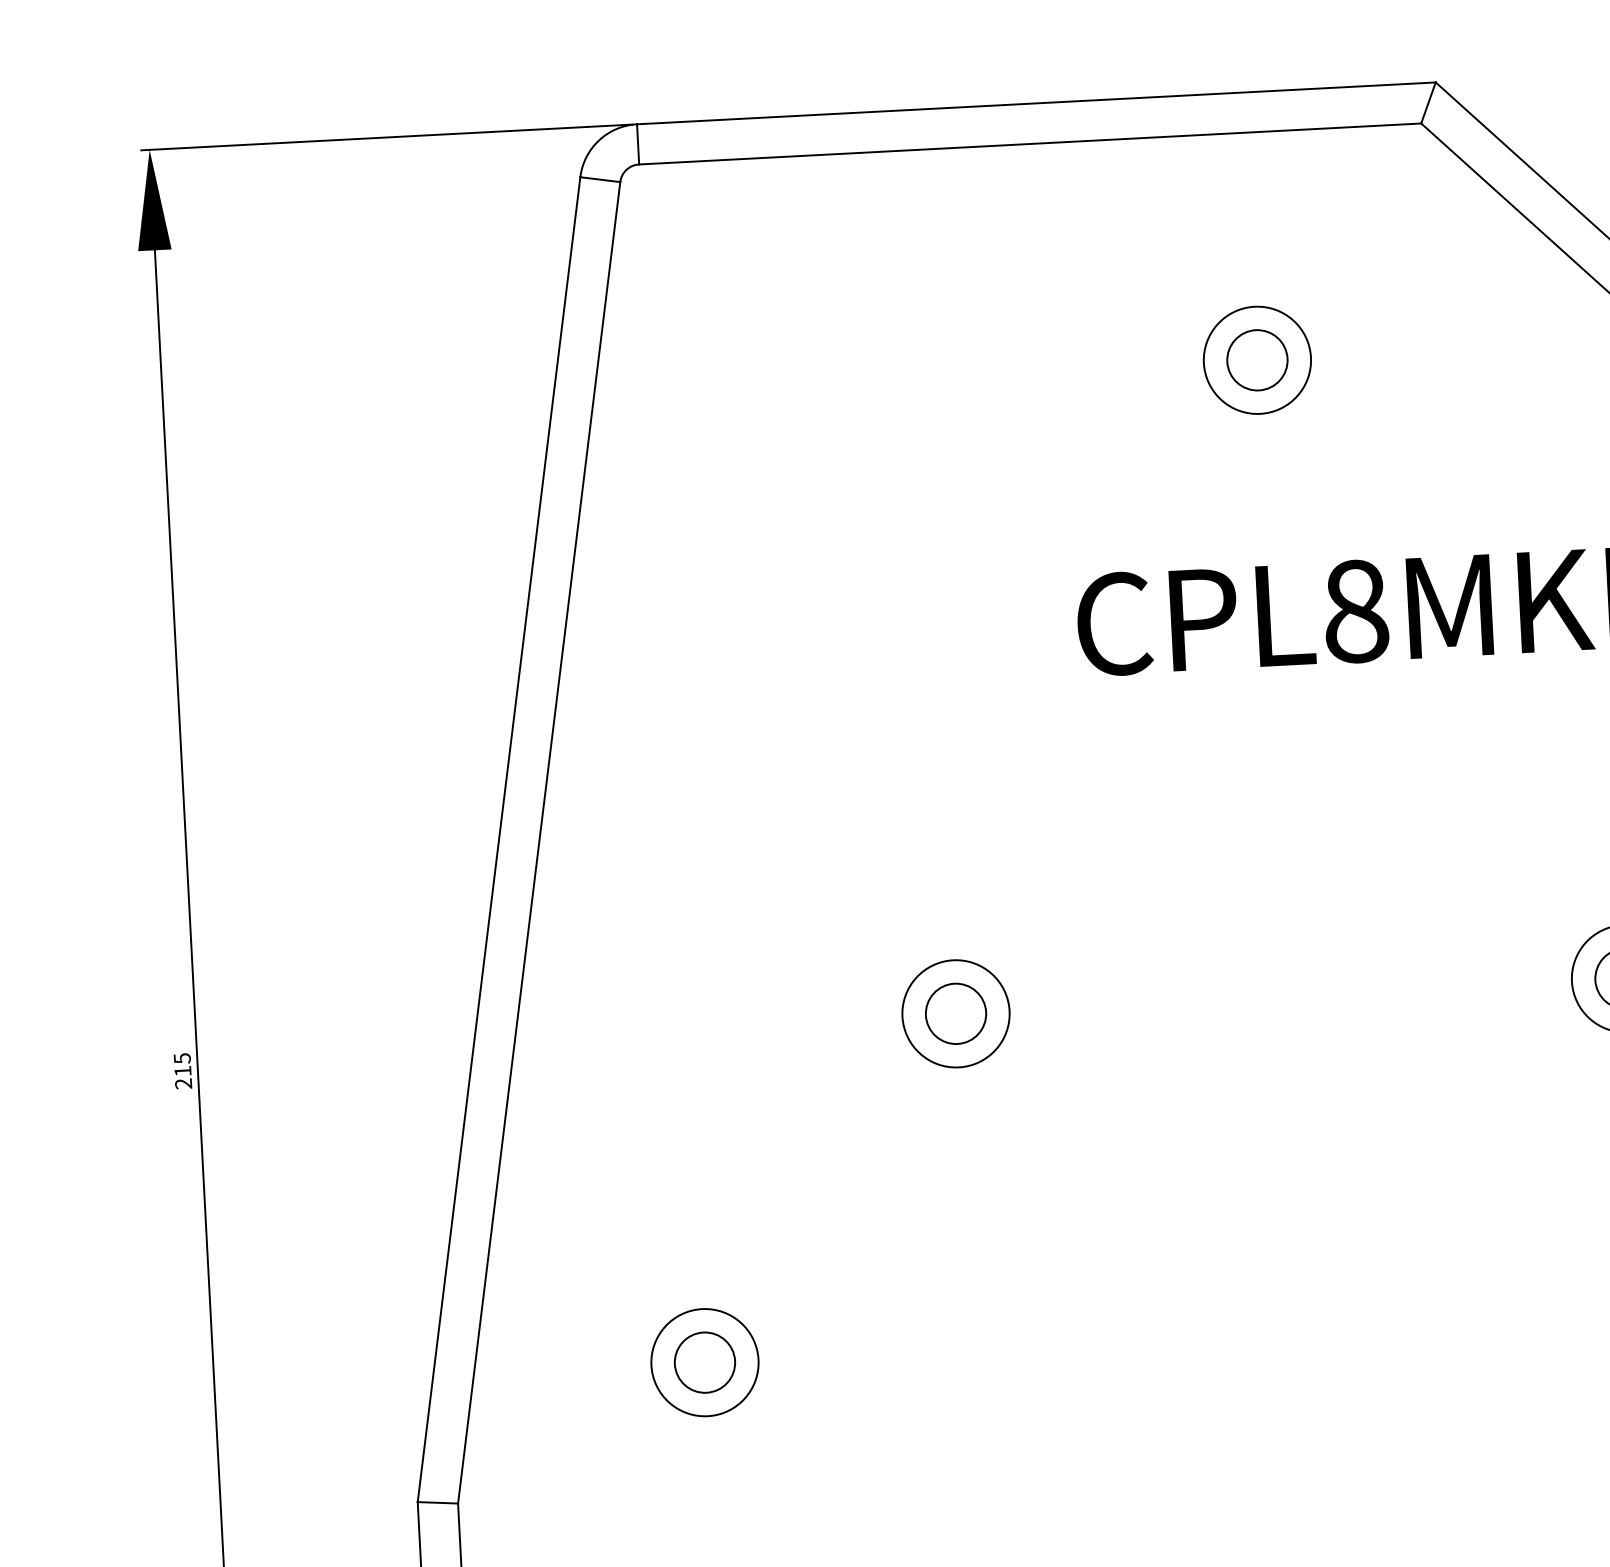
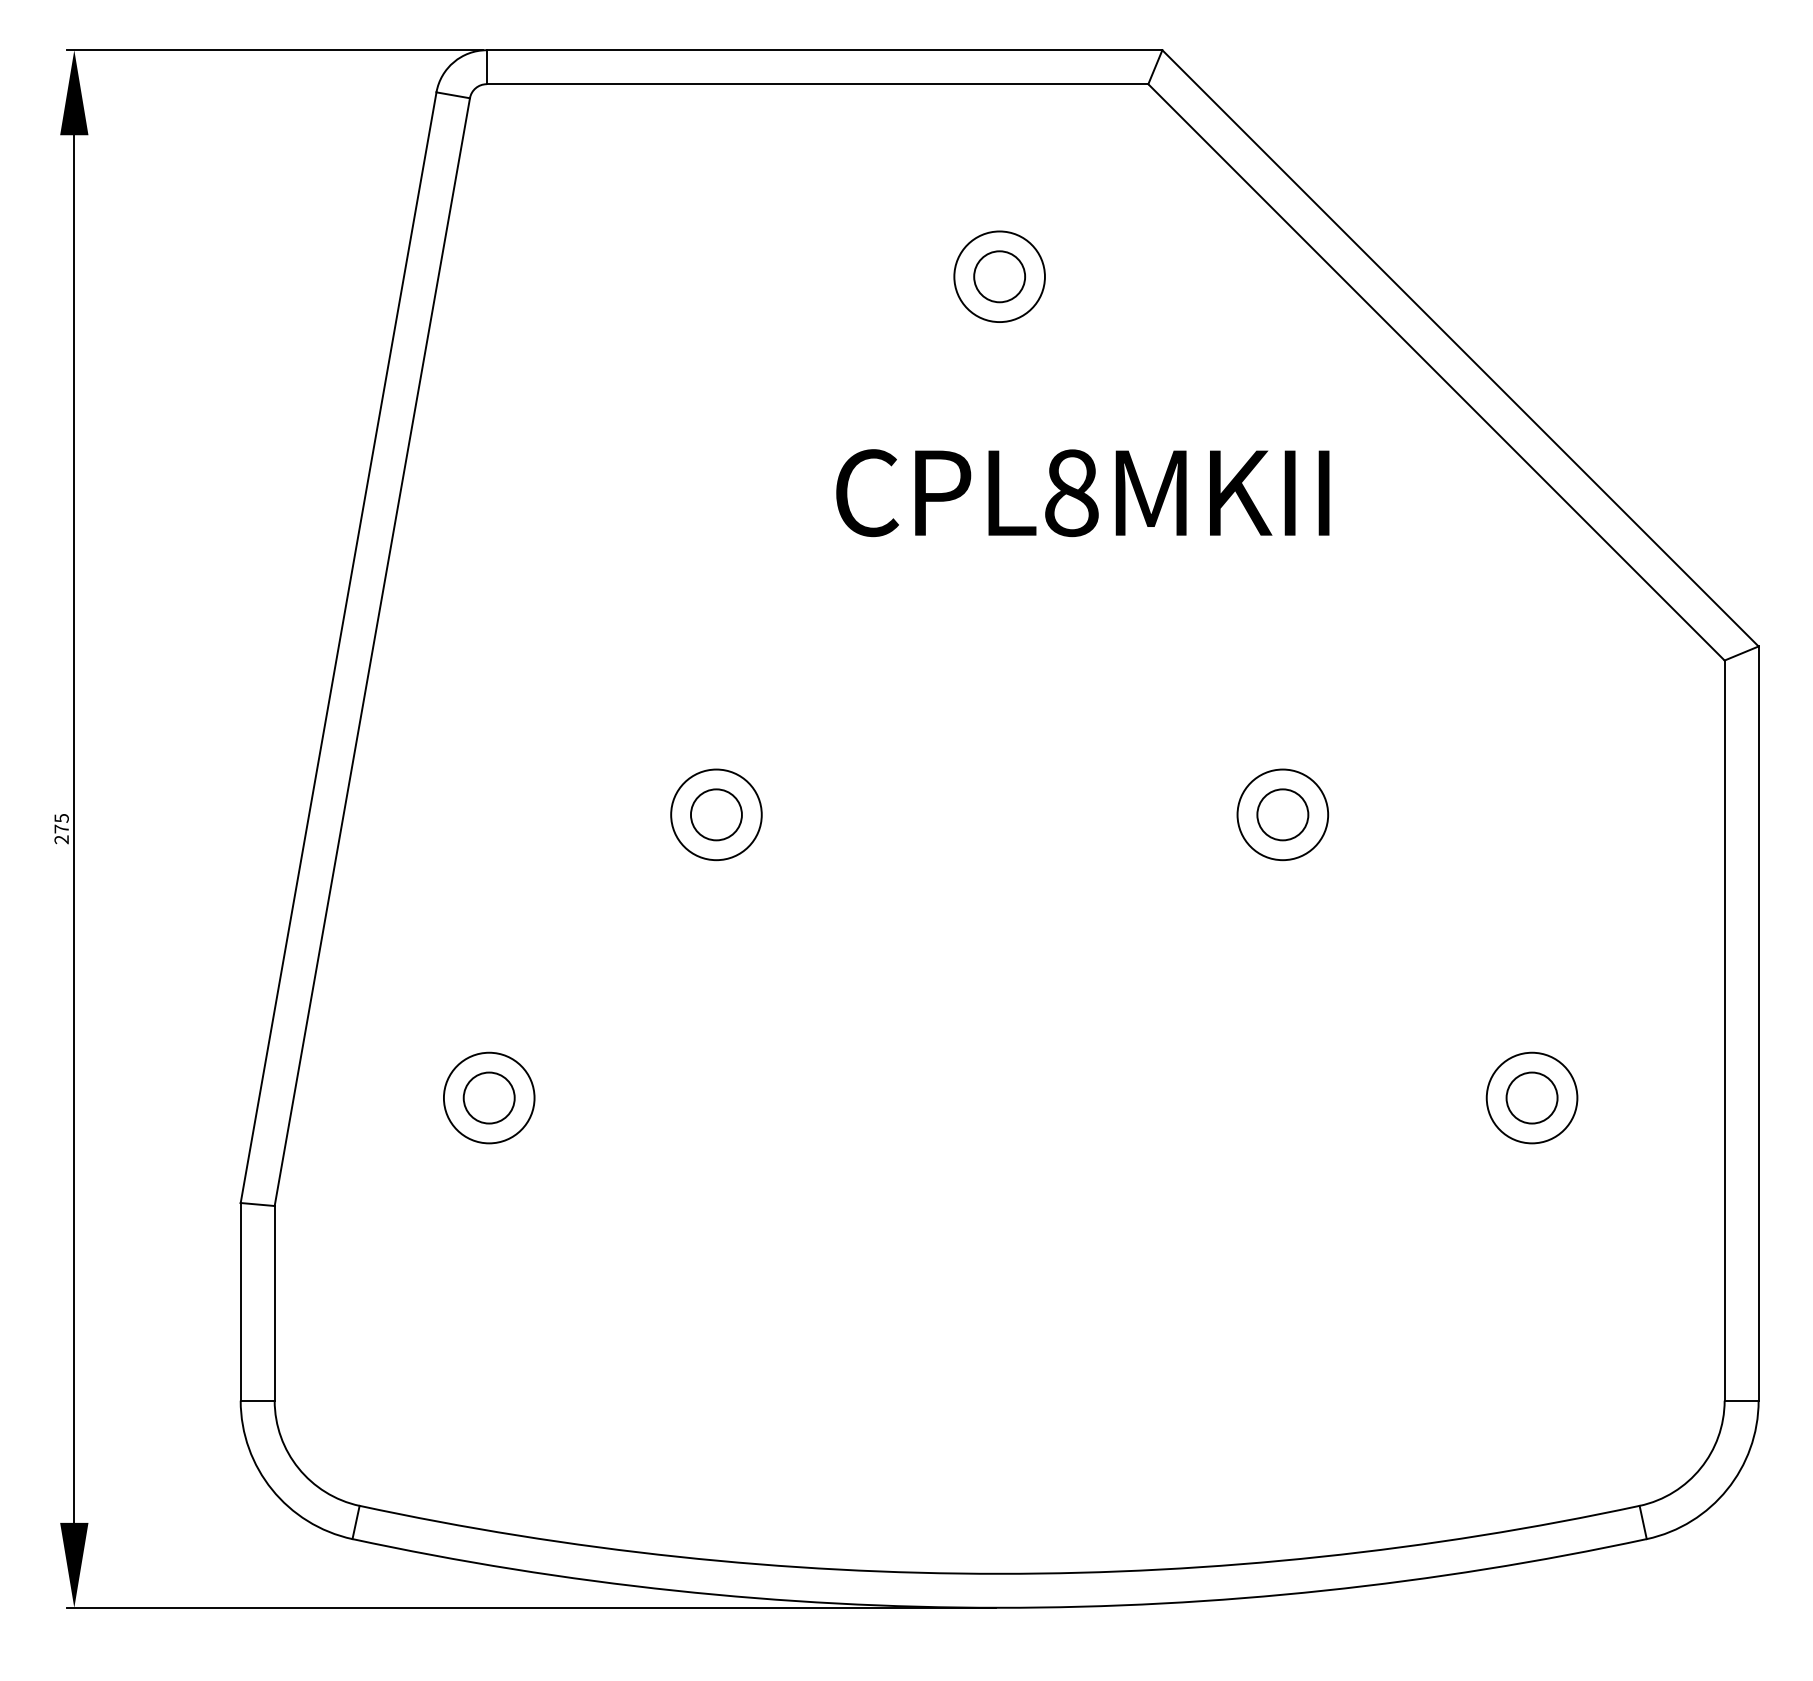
text: (182, 1070) -> (61, 828), 215 -> 275

